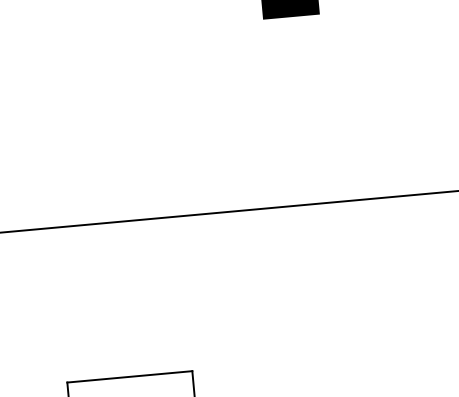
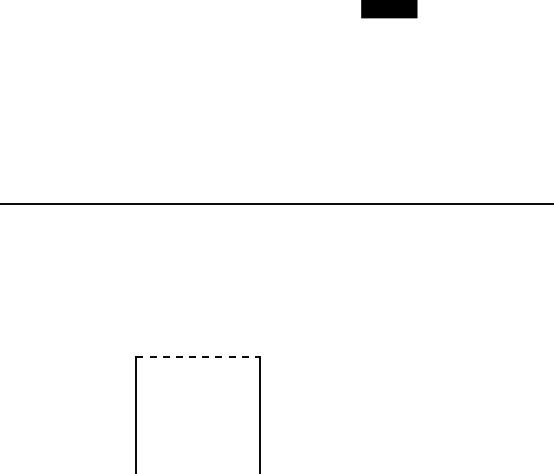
line: (130, 376) -> (198, 357), solid -> dashed

